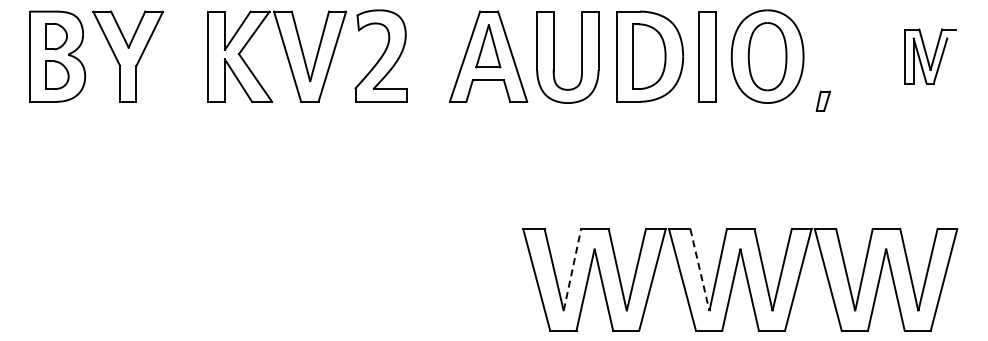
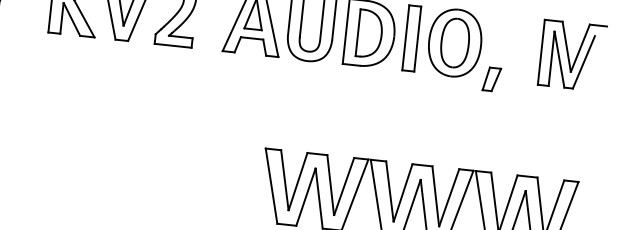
part: (930, 56) -> (572, 55), size x1.67
part: (823, 101) -> (491, 79), size x1.67
line: (572, 269) -> (298, 181), dashed -> solid
line: (699, 269) -> (389, 191), dashed -> solid

